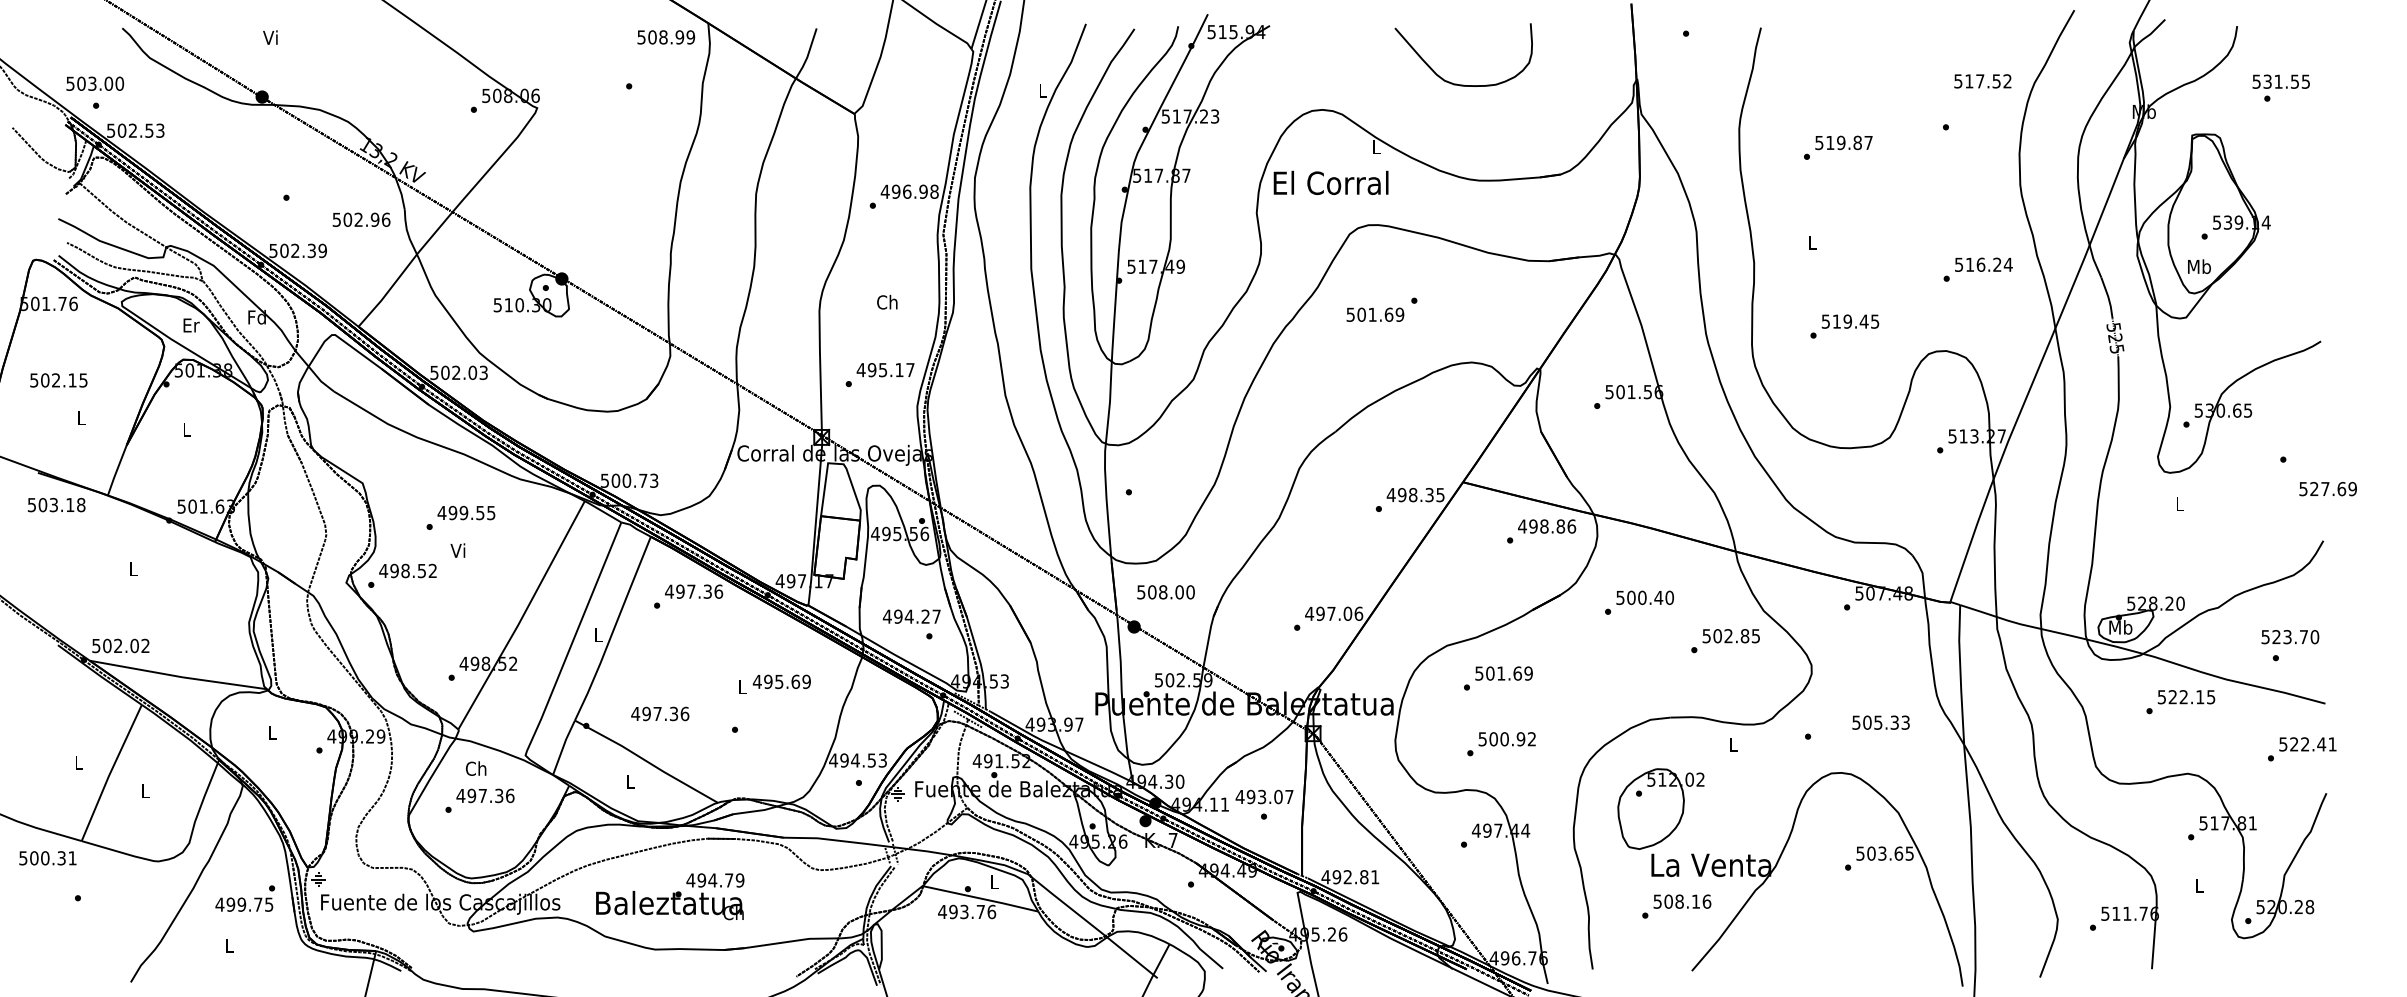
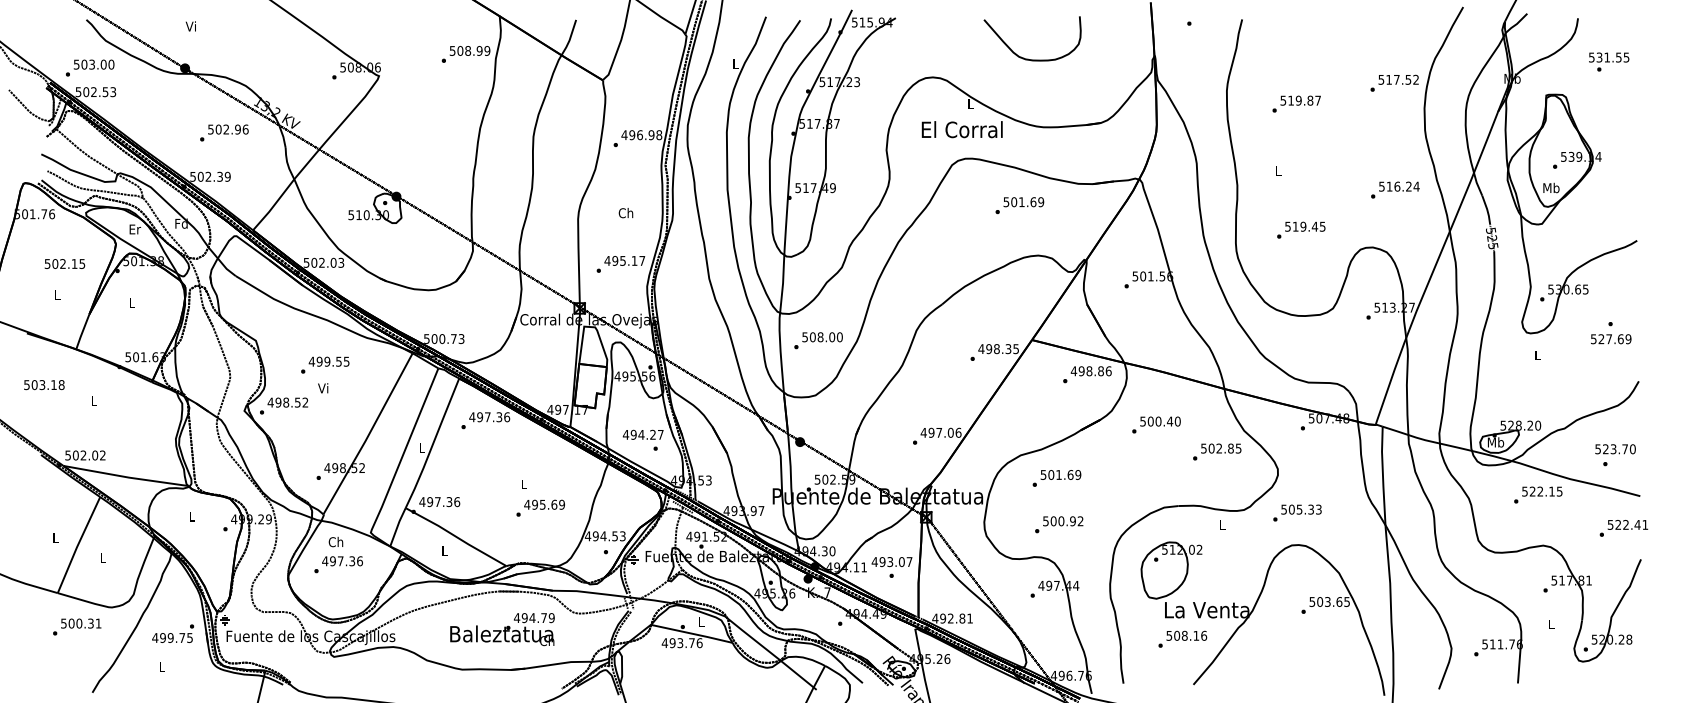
text: (666, 37) -> (470, 51), moved
text: (1982, 81) -> (1398, 79), moved
text: (95, 83) -> (94, 64), moved
text: (1330, 182) -> (961, 129), moved
text: (361, 219) -> (228, 129), moved
text: (1375, 314) -> (1023, 201), moved
text: (58, 380) -> (64, 264), moved
text: (2327, 489) -> (1610, 339), moved
text: (56, 505) -> (44, 385), moved
text: (1165, 592) -> (822, 337), moved
text: (781, 681) -> (544, 504), moved
text: (660, 713) -> (439, 501), moved
text: (1880, 722) -> (1301, 509), moved
text: (47, 858) -> (80, 623), moved
text: (670, 896) -> (502, 629), moved

